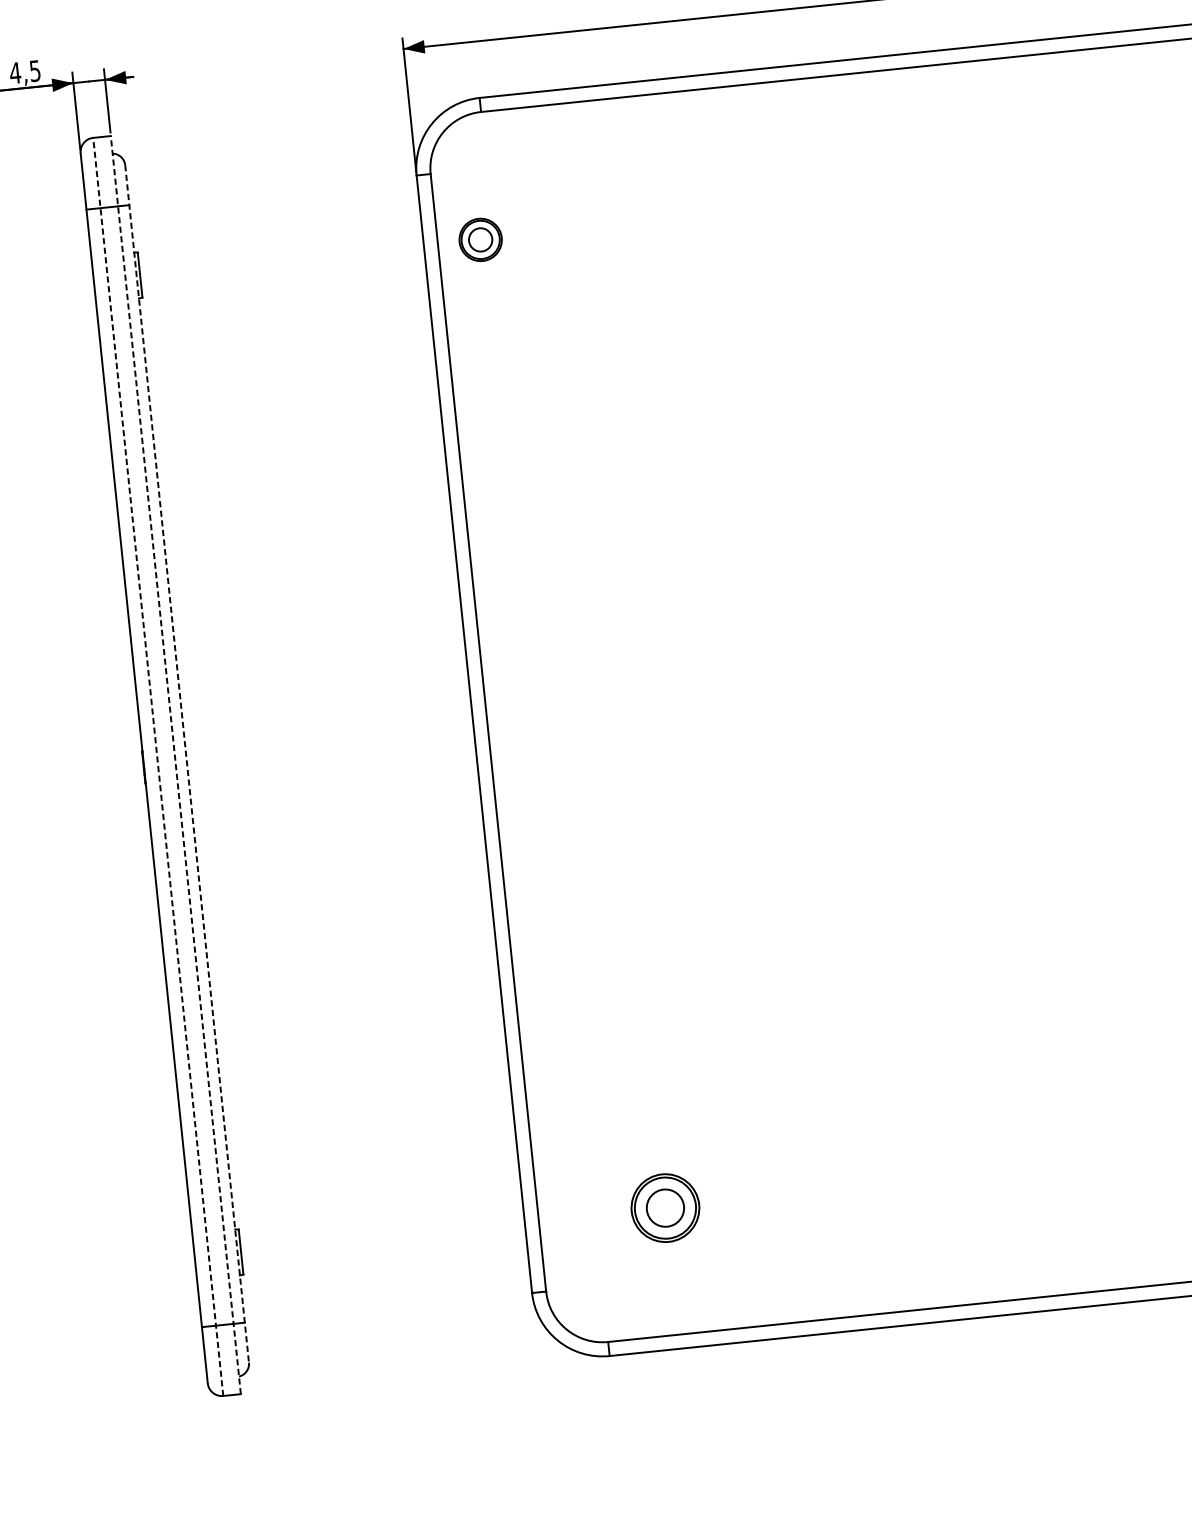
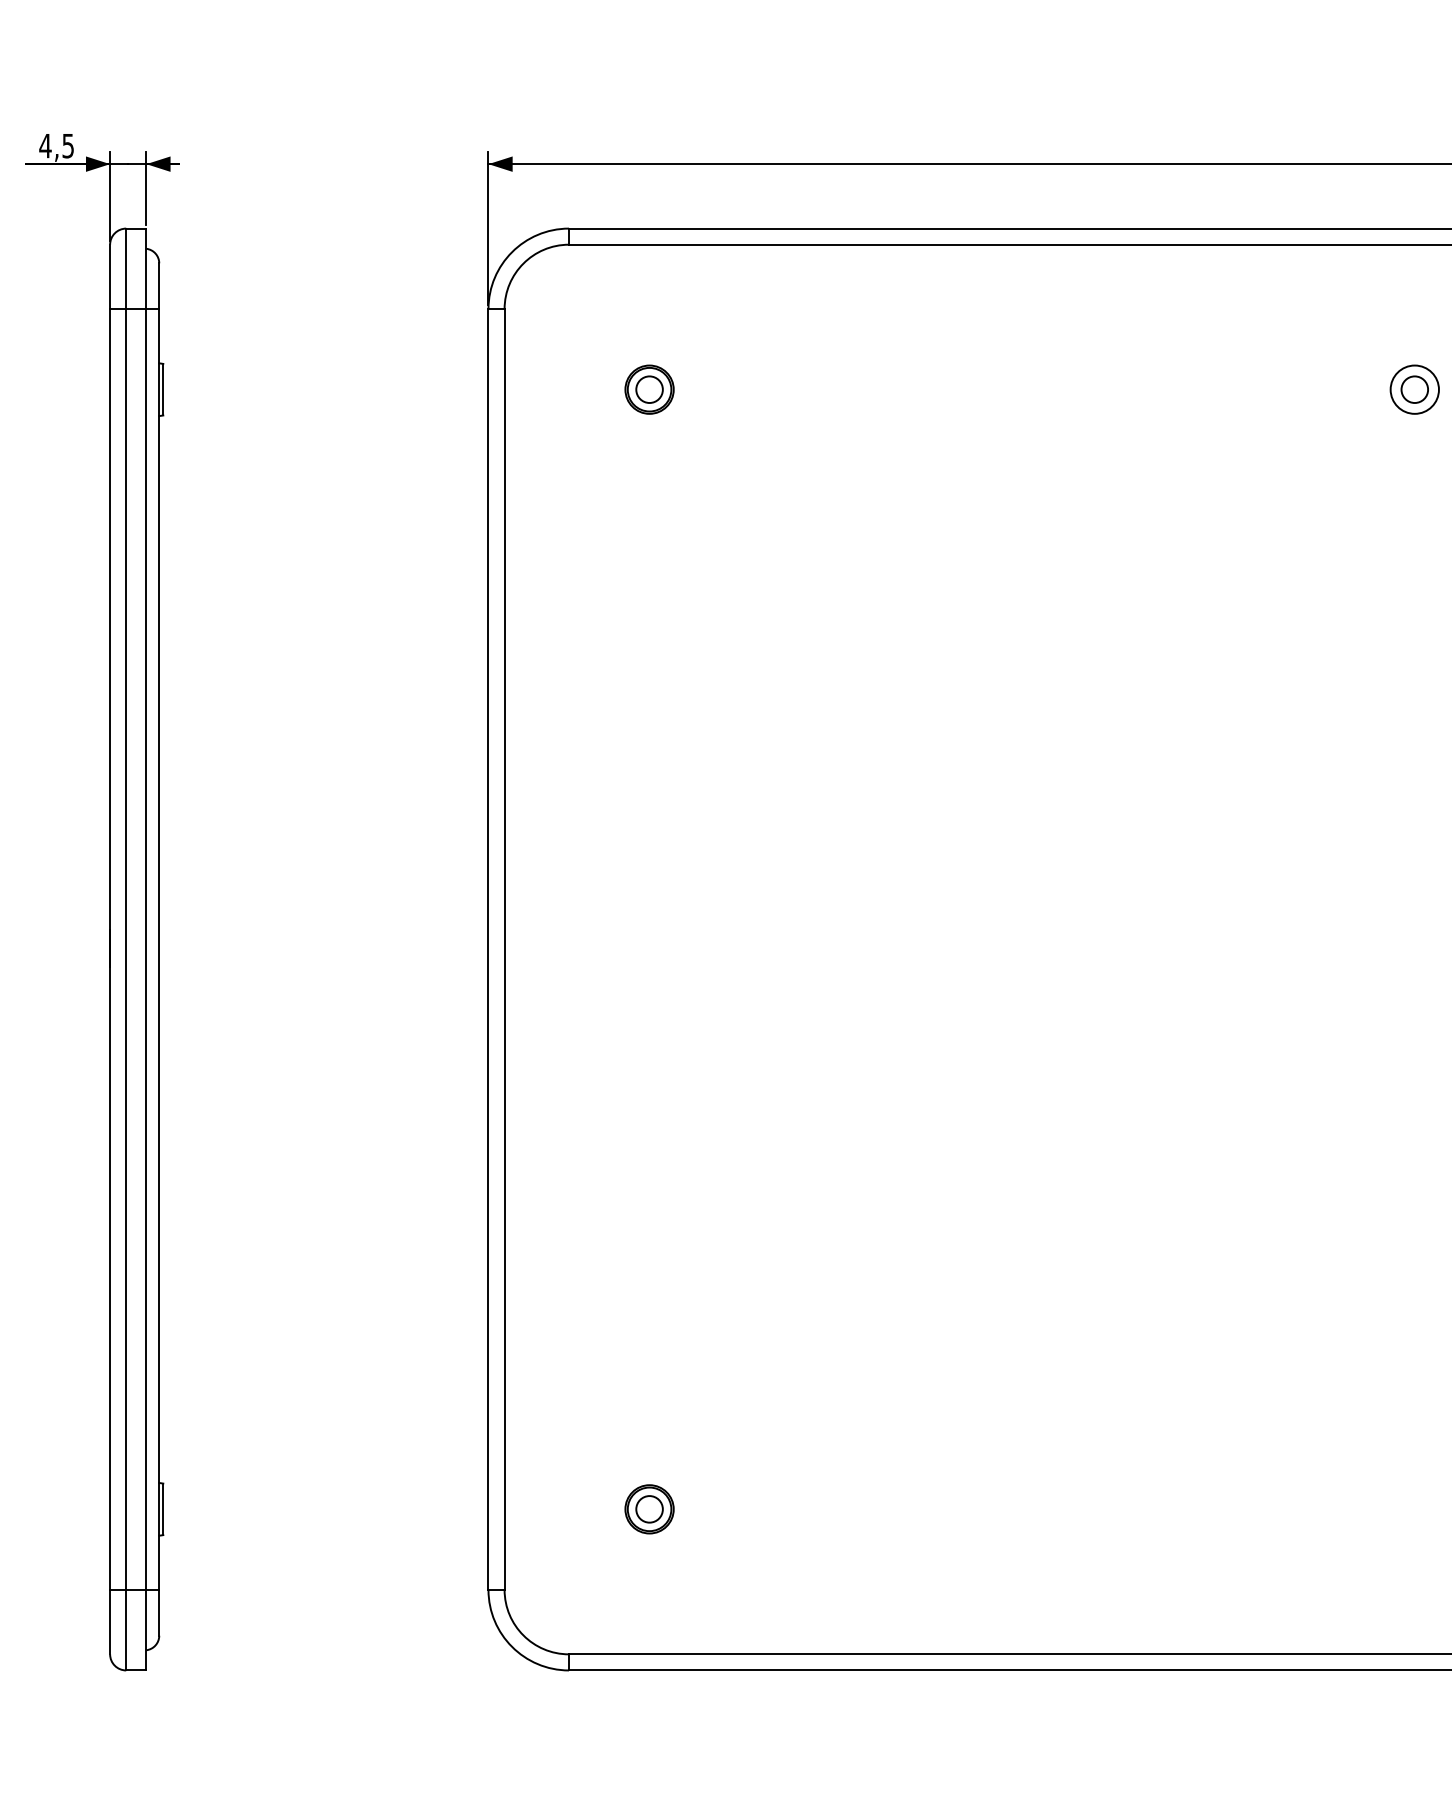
part: (480, 239) -> (649, 389), moved
line: (187, 764) -> (159, 950), dashed -> solid
line: (175, 765) -> (146, 949), dashed -> solid
line: (158, 766) -> (126, 949), dashed -> solid
part: (665, 1208) -> (649, 1509), size x0.62

